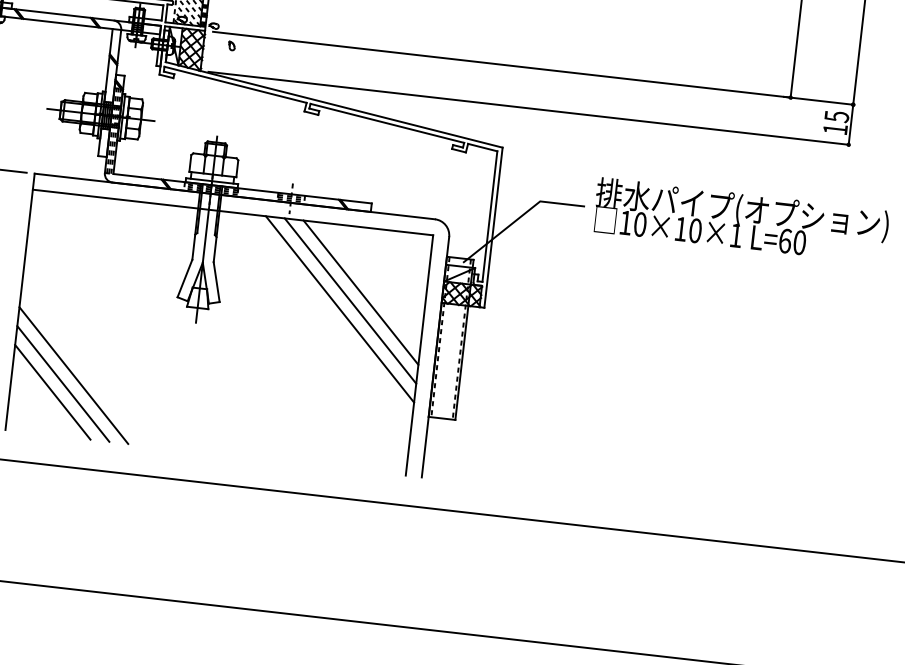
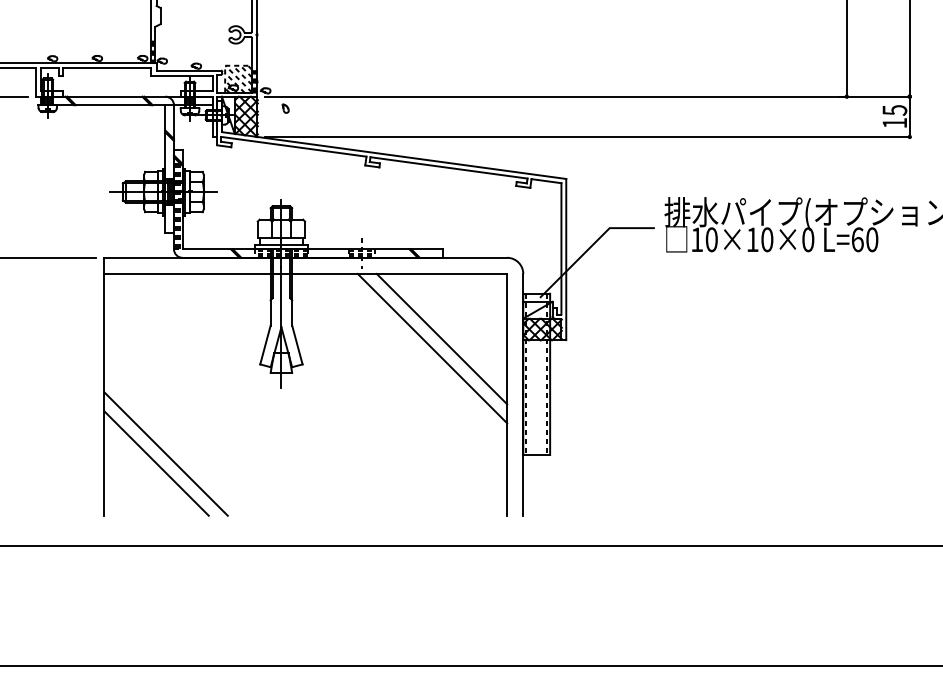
text: (736, 235) -> (808, 239), 10×10×1 -> 10×10×0
line: (339, 308) -> (422, 357), removed
line: (52, 391) -> (146, 472), removed

